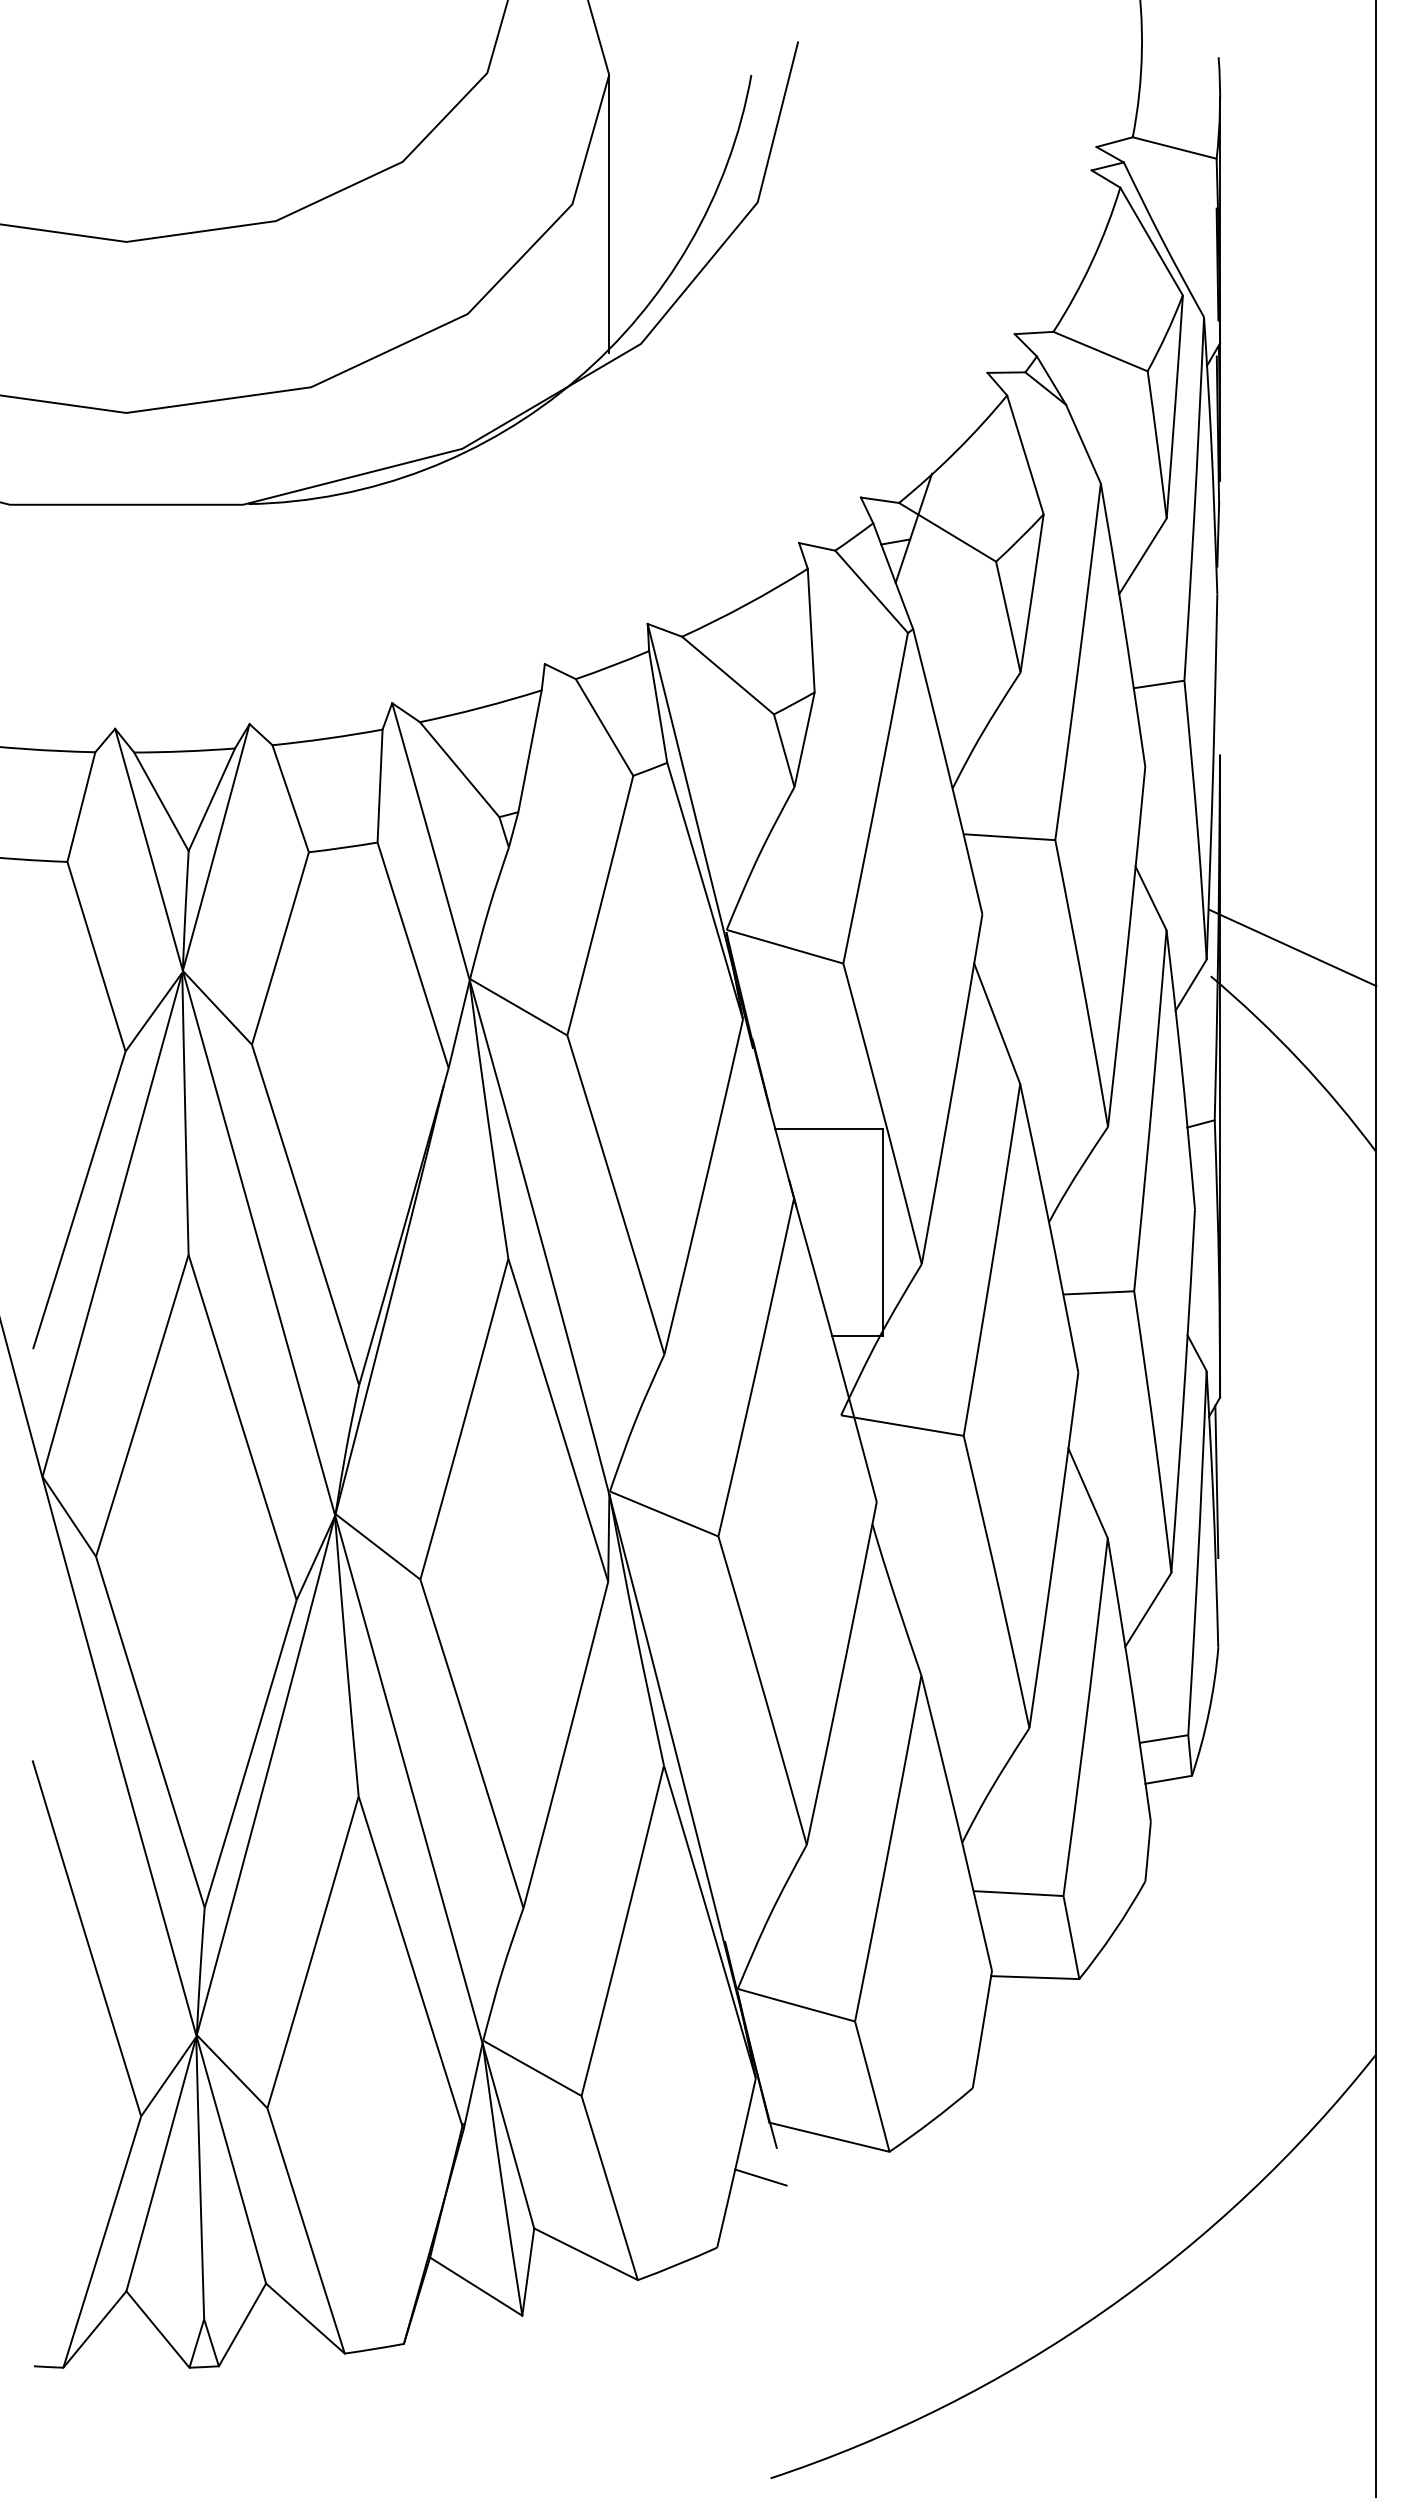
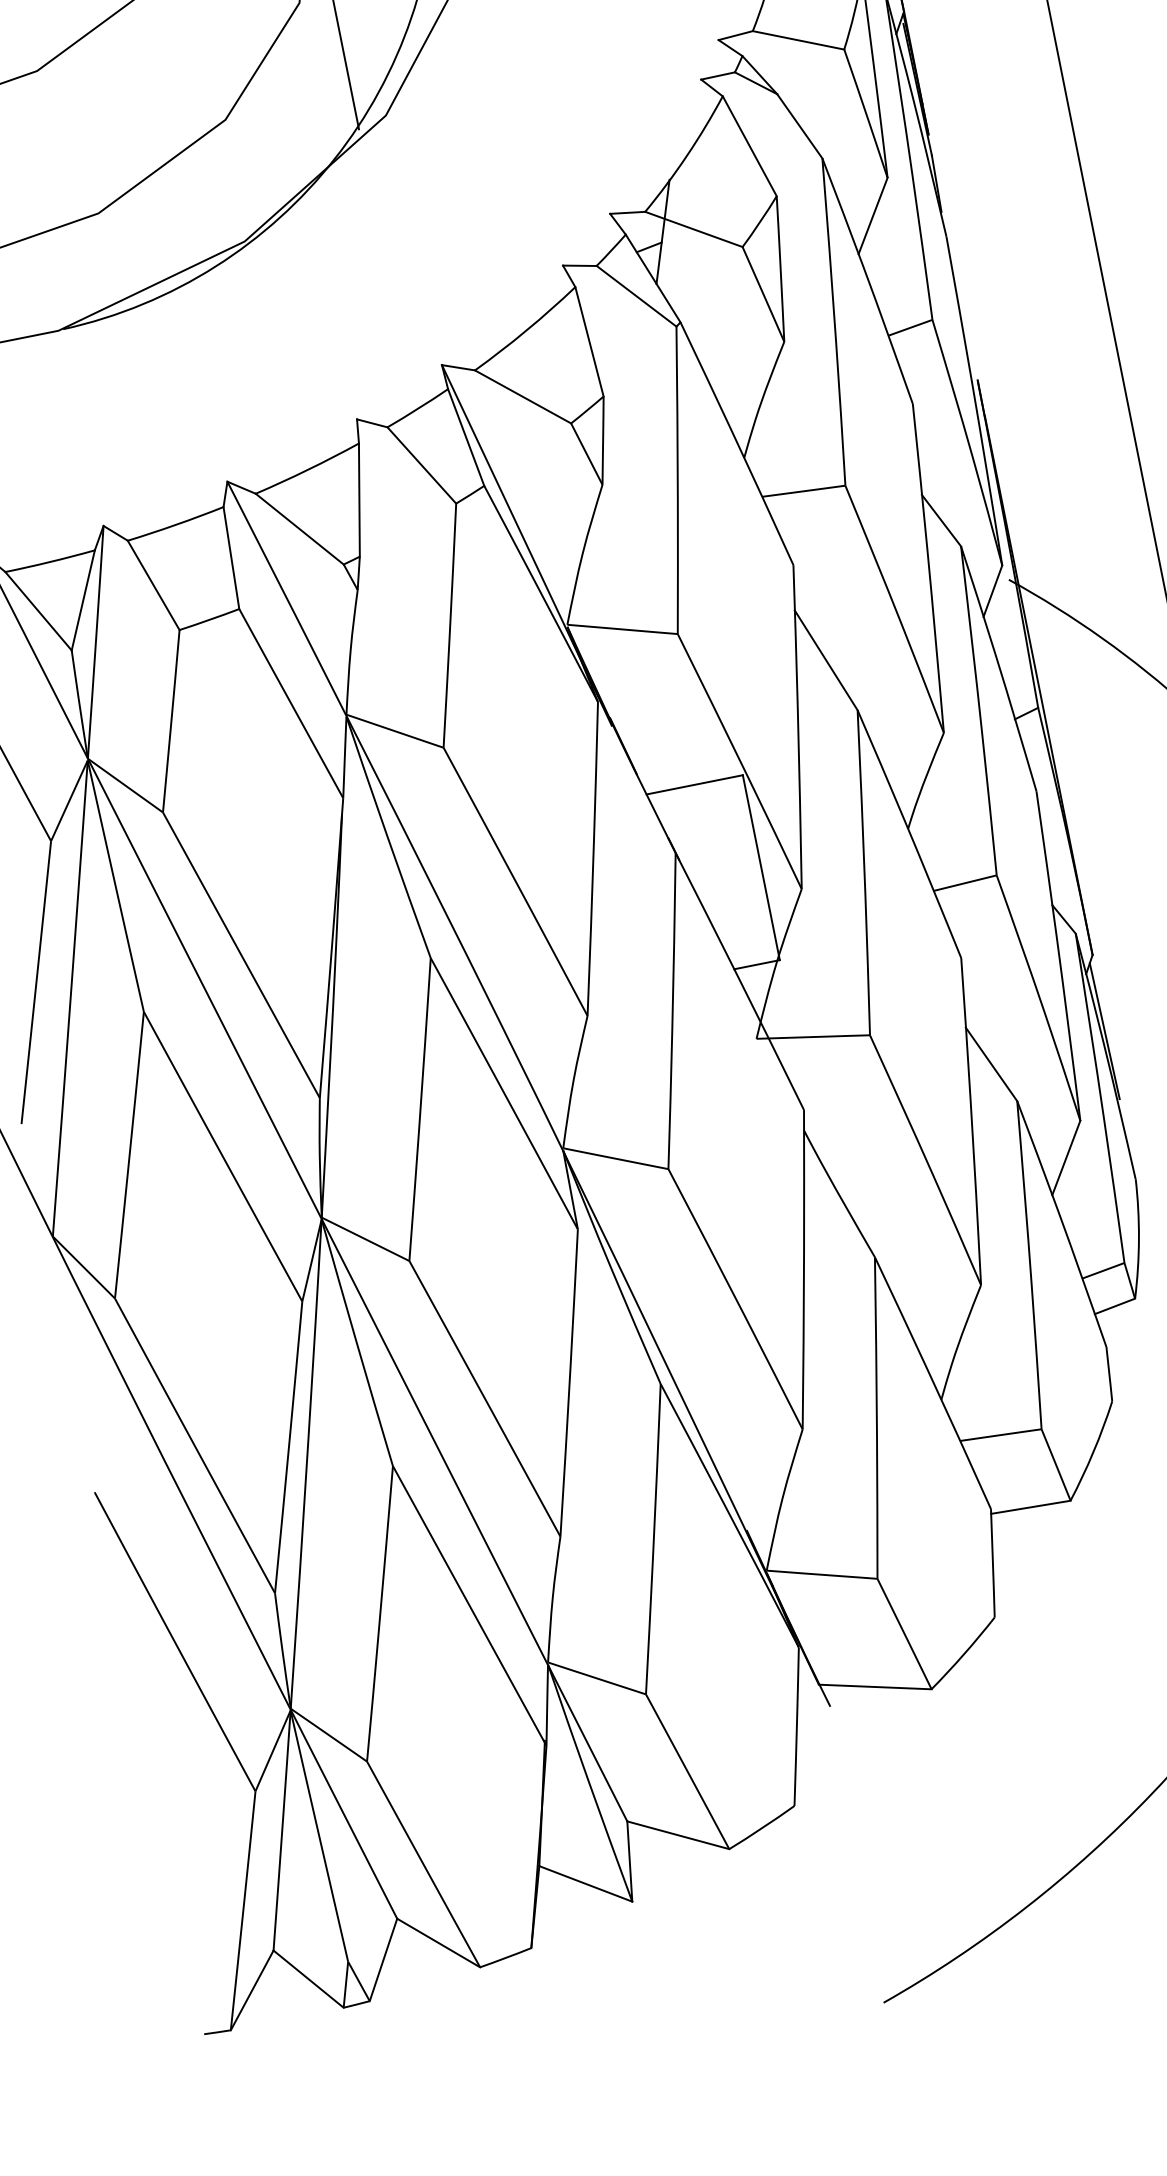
line: (1292, 947) -> (1076, 539), removed
line: (760, 2177) -> (820, 1735), removed

